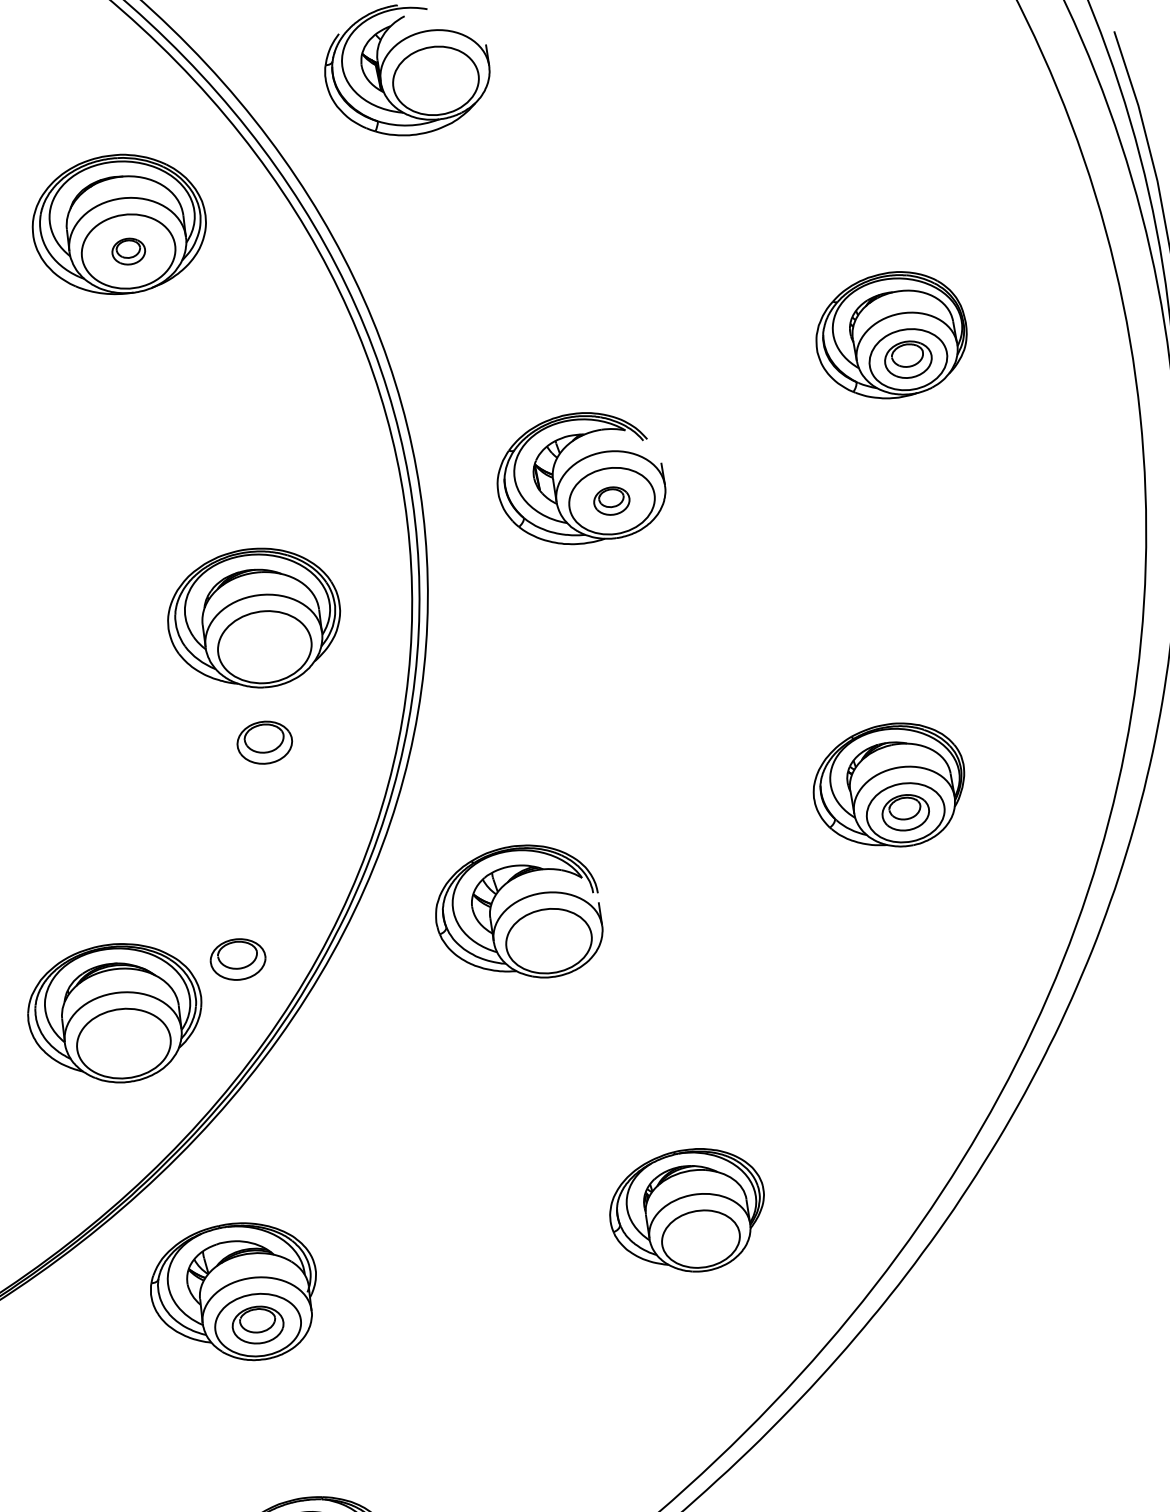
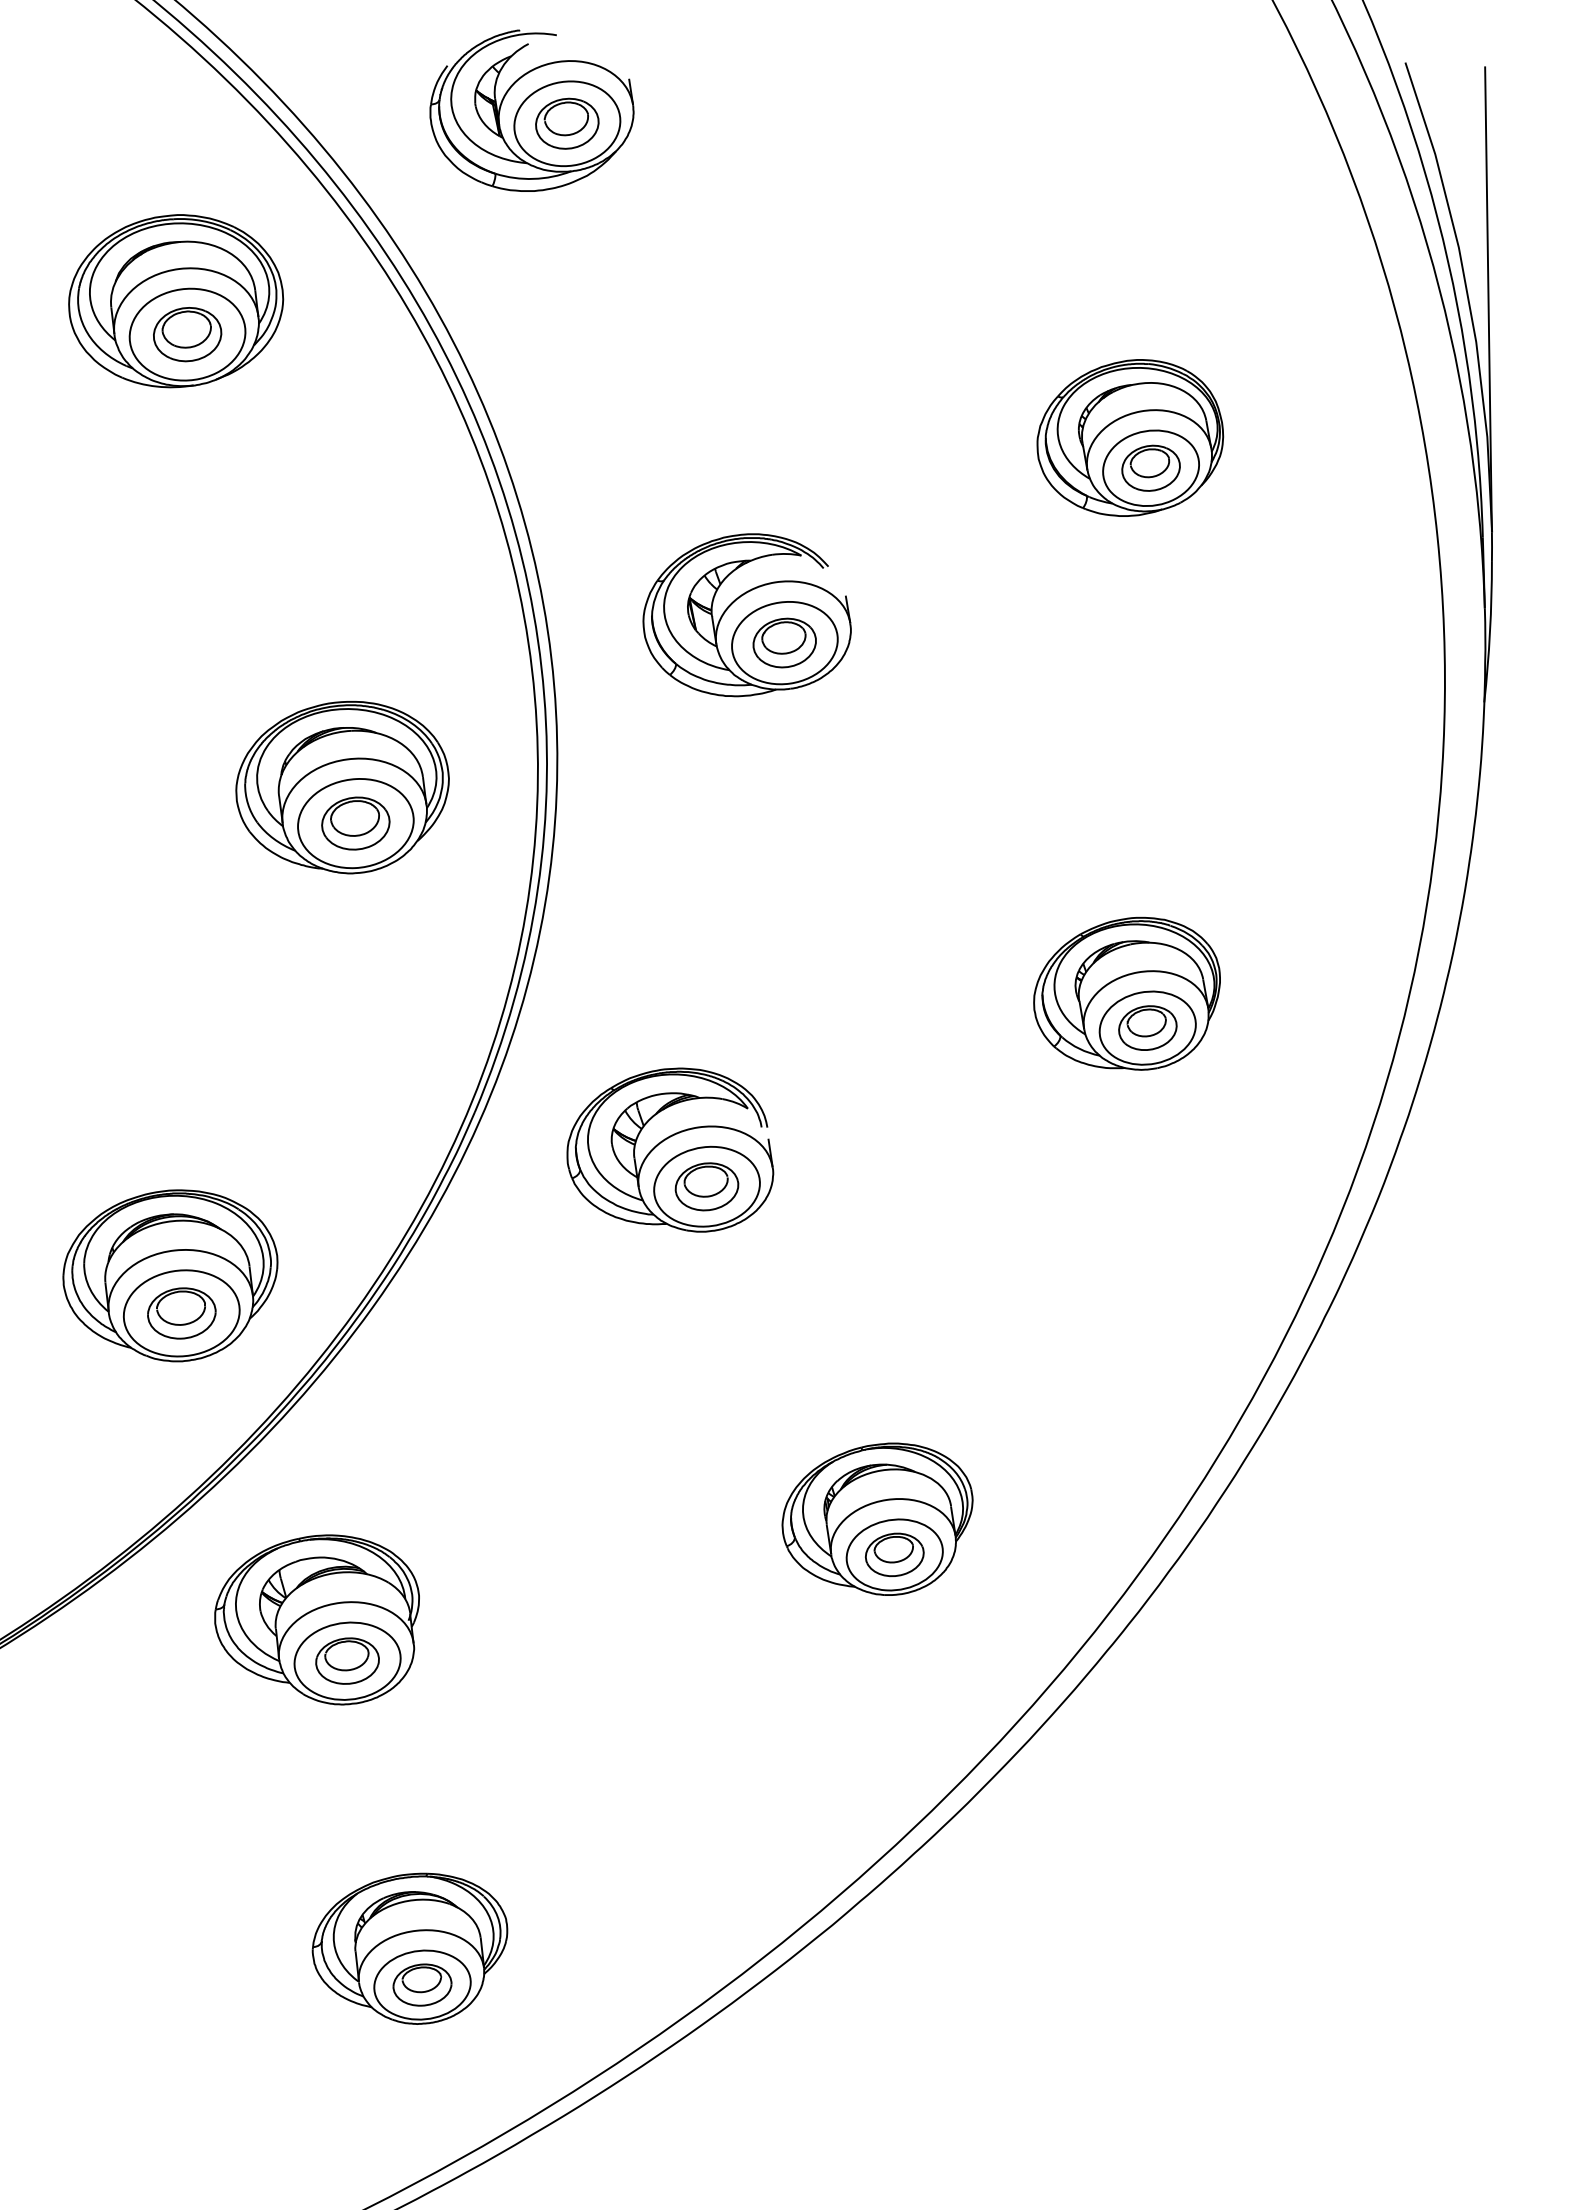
part: (436, 80) -> (567, 123), added
part: (128, 251) -> (187, 334), size x1.67
part: (611, 500) -> (784, 642), size x1.43
part: (264, 742) -> (355, 823), moved
part: (548, 940) -> (706, 1186), added
part: (237, 959) -> (181, 1313), moved
part: (700, 1238) -> (894, 1554), added

